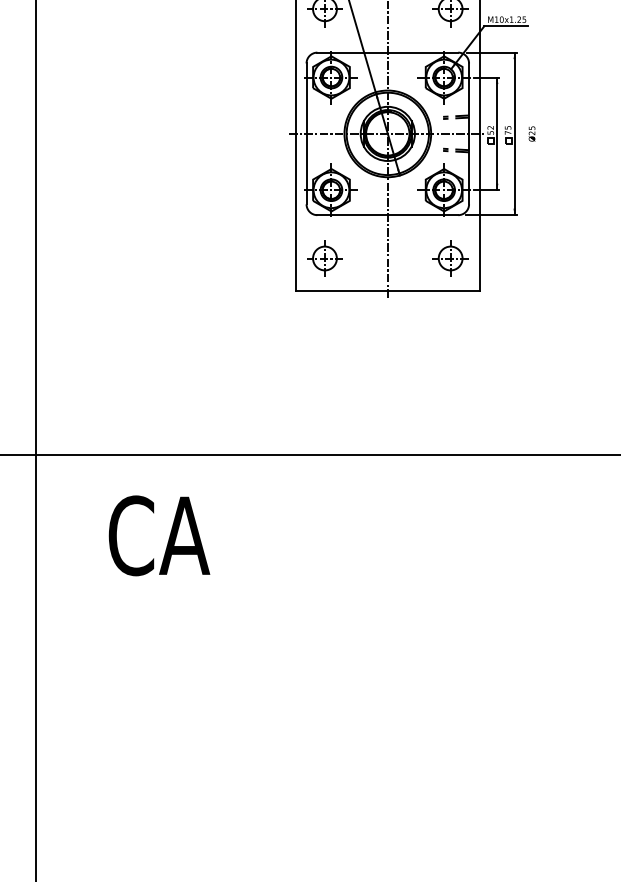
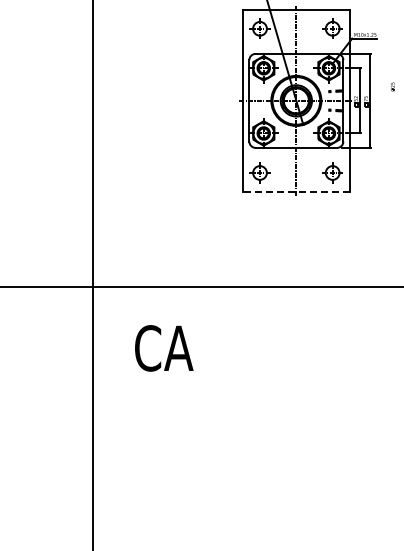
text: (531, 133) -> (392, 86), moved
line: (386, 290) -> (295, 191), solid -> dashed
text: (159, 535) -> (164, 348), moved

